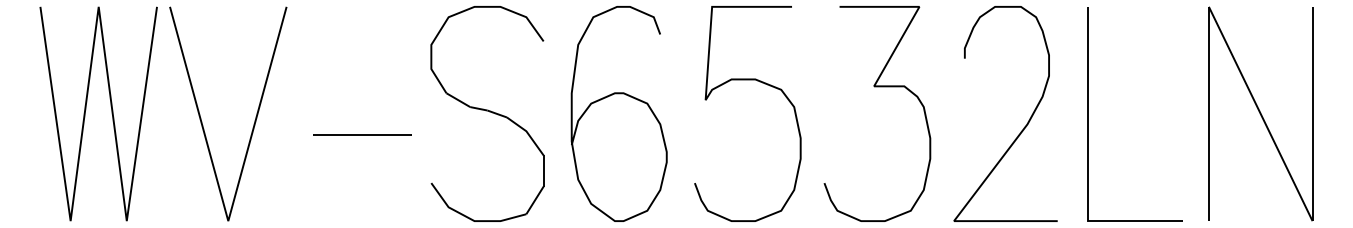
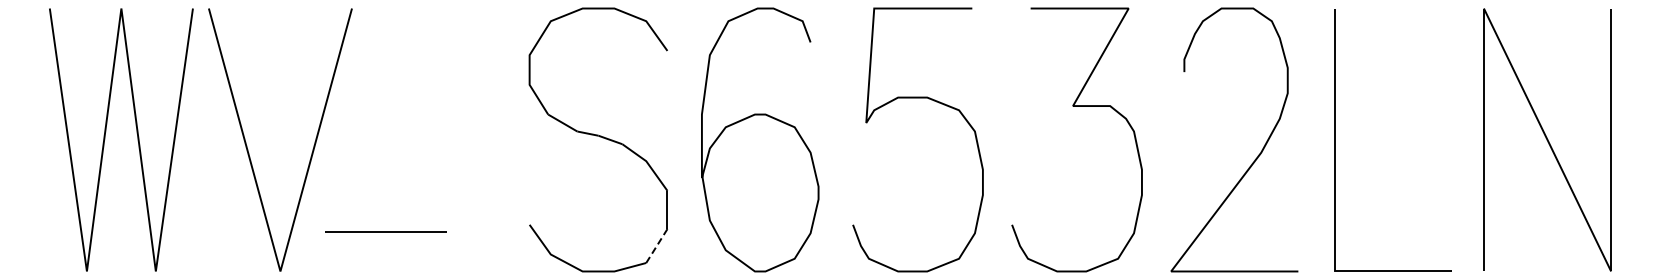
line: (361, 133) -> (385, 231), moved
line: (534, 200) -> (656, 246), solid -> dashed

